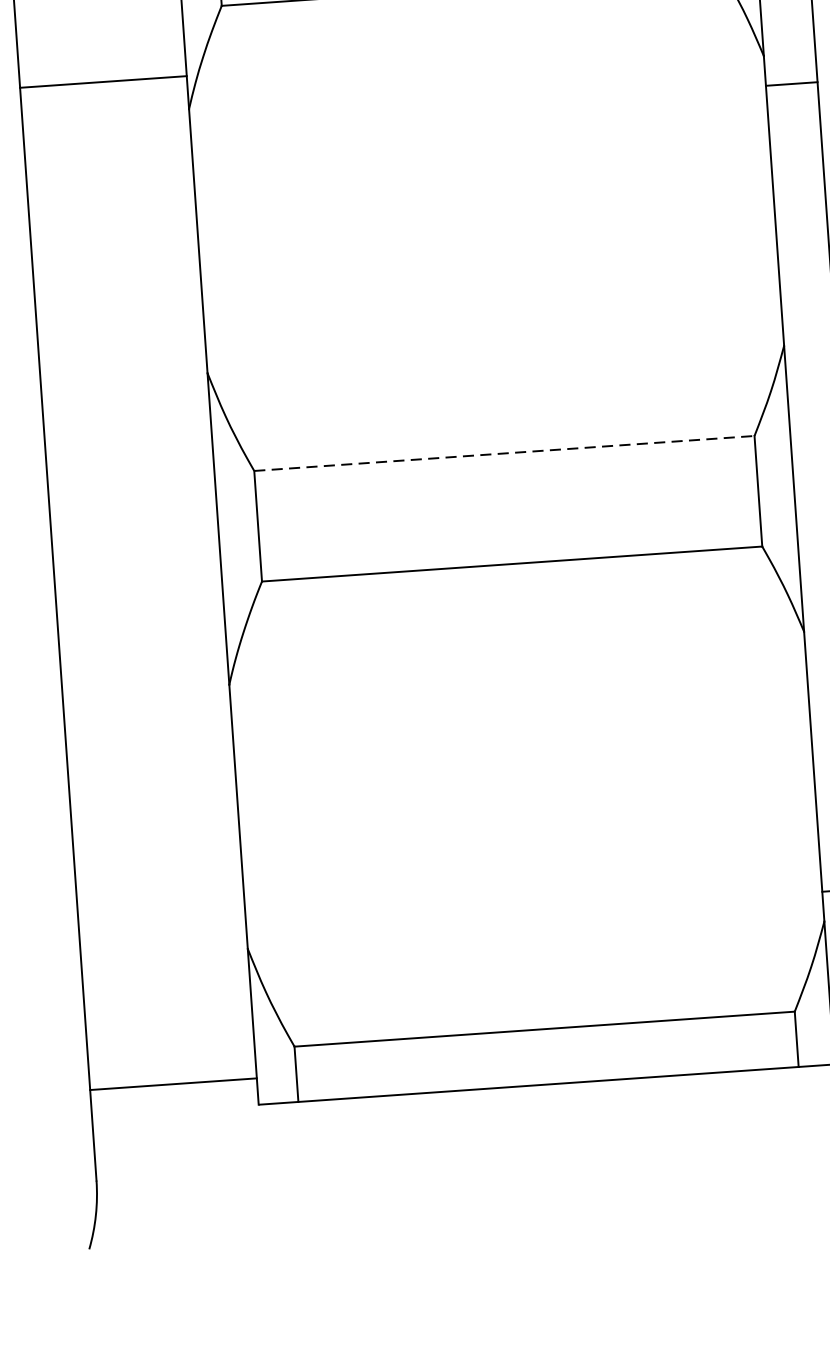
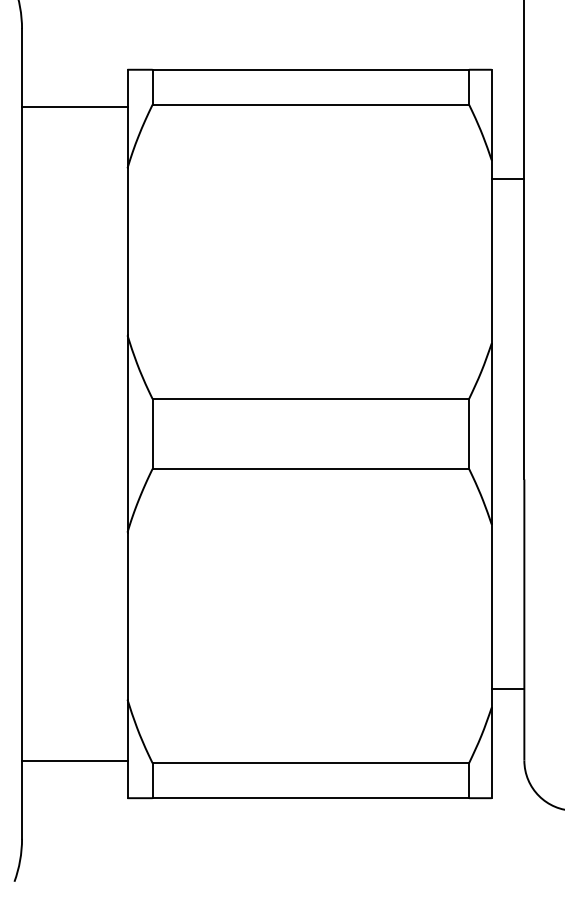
line: (103, 82) -> (74, 107), moved
line: (505, 452) -> (311, 398), dashed -> solid
line: (173, 1084) -> (74, 760), moved

